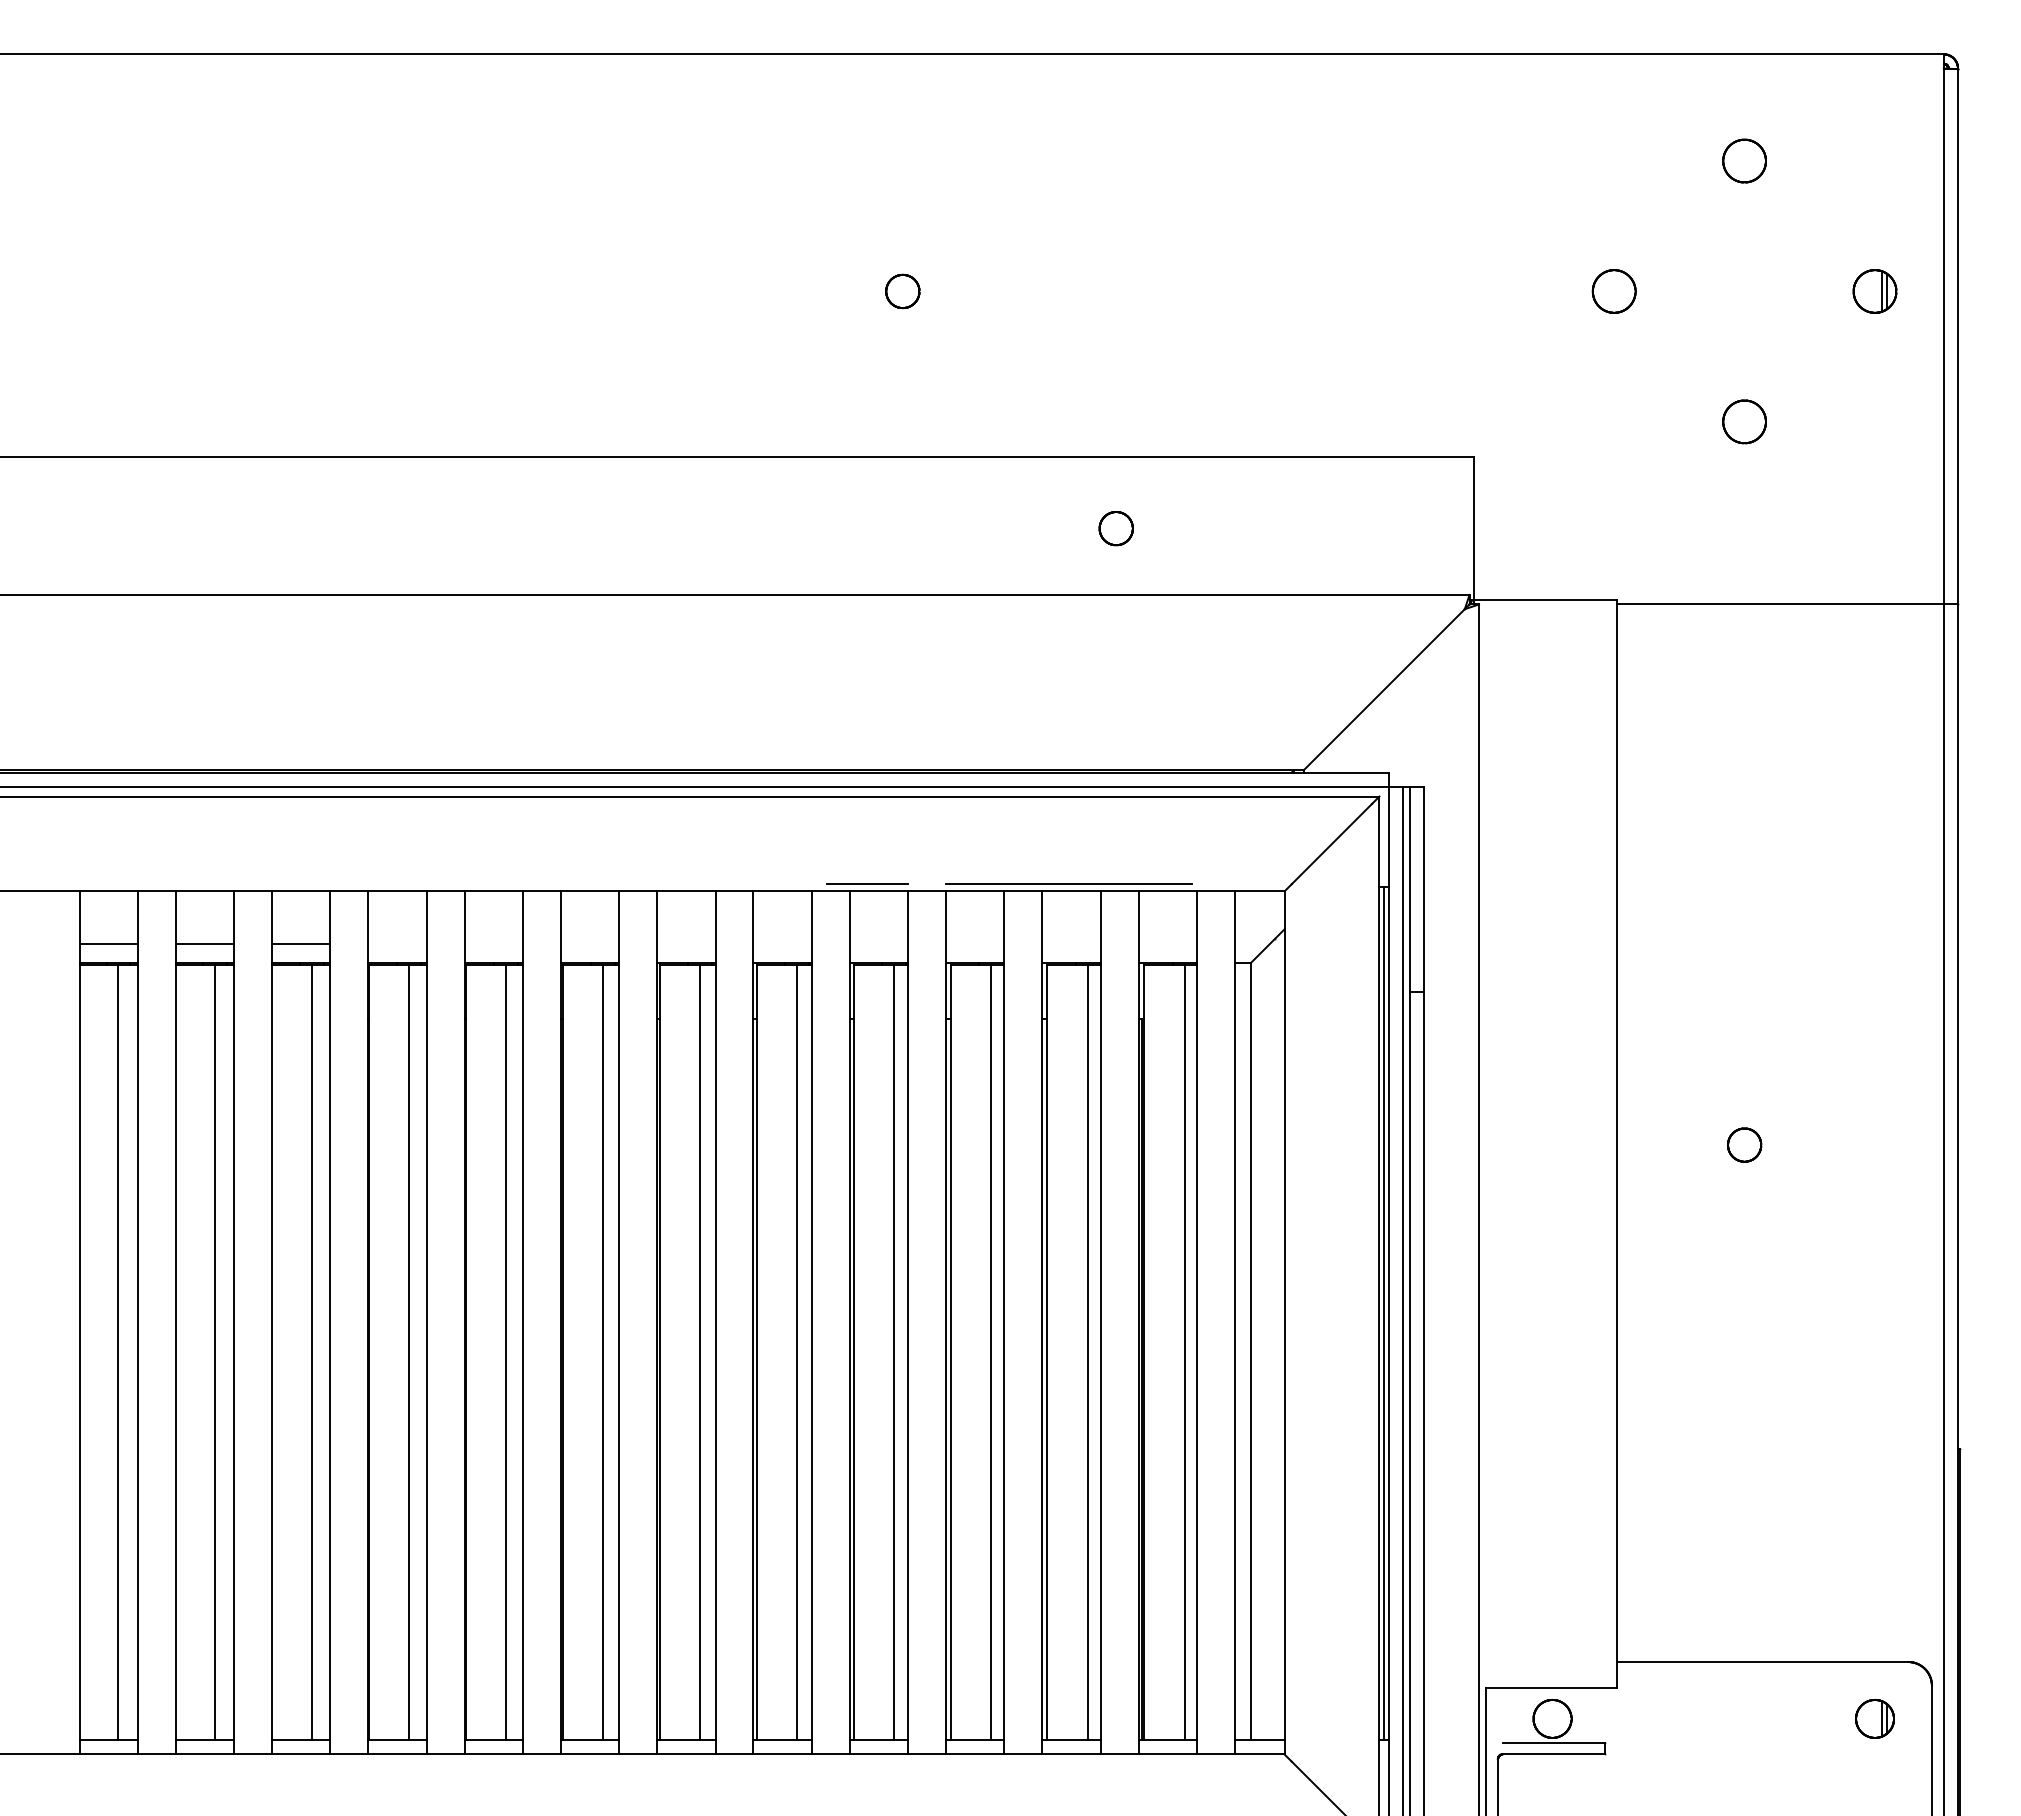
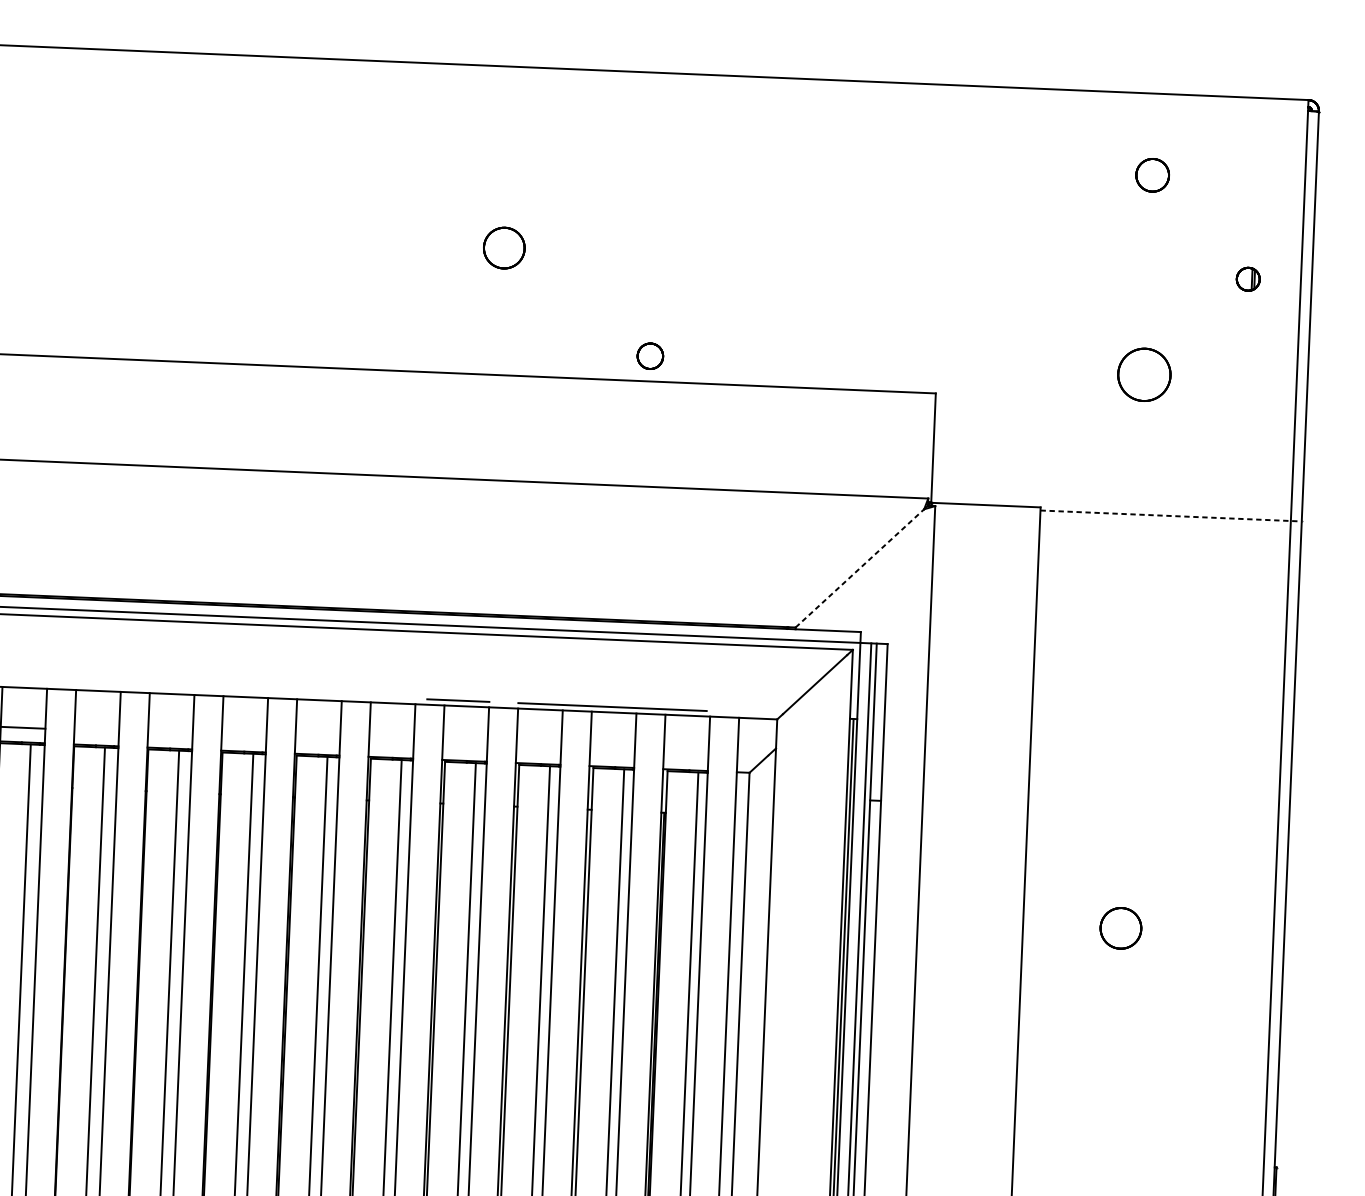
part: (902, 291) -> (504, 248), size x1.6
part: (1613, 291) -> (1048, 270), removed
part: (1874, 291) -> (1247, 279), size x0.7
part: (1744, 421) -> (1144, 374), size x1.6
part: (1115, 528) -> (649, 356), moved
line: (1787, 604) -> (1171, 516), solid -> dashed
line: (1384, 689) -> (860, 568), solid -> dashed
part: (1744, 1144) -> (1121, 927), size x1.6

